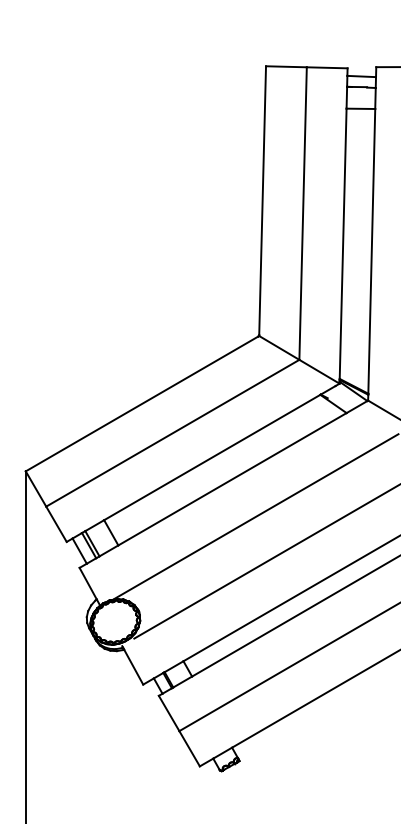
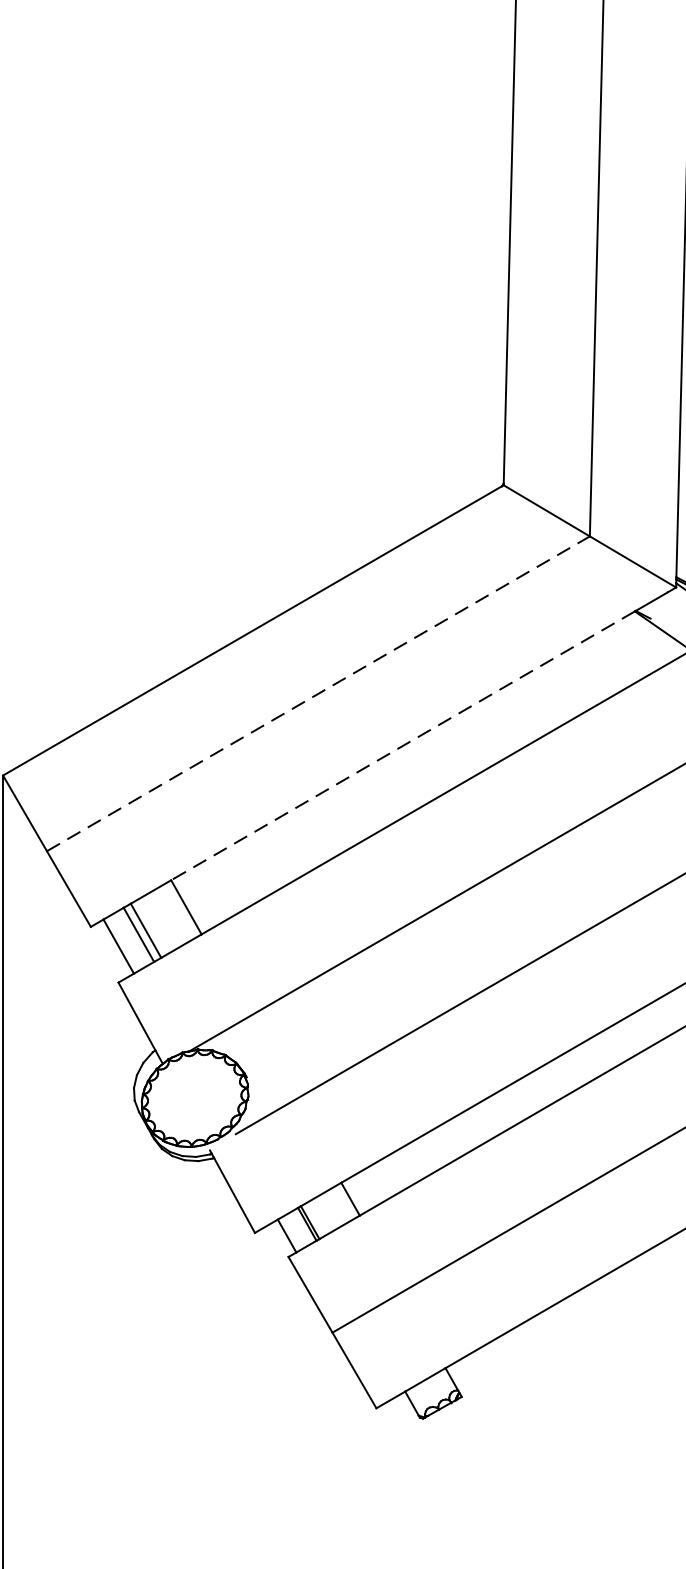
line: (173, 433) -> (319, 694), solid -> dashed
line: (212, 457) -> (403, 745), solid -> dashed

